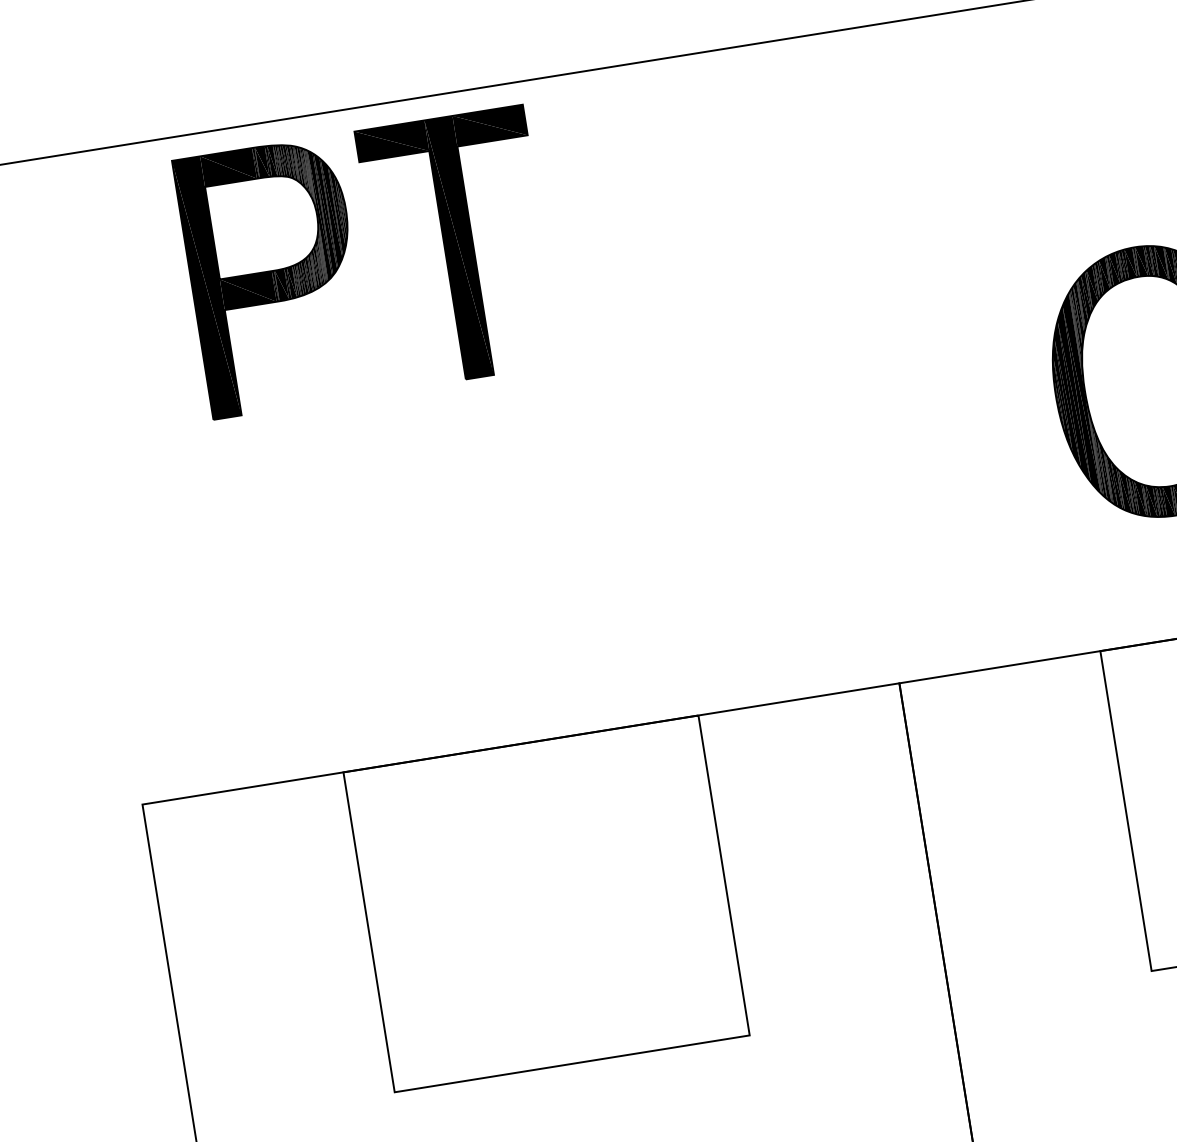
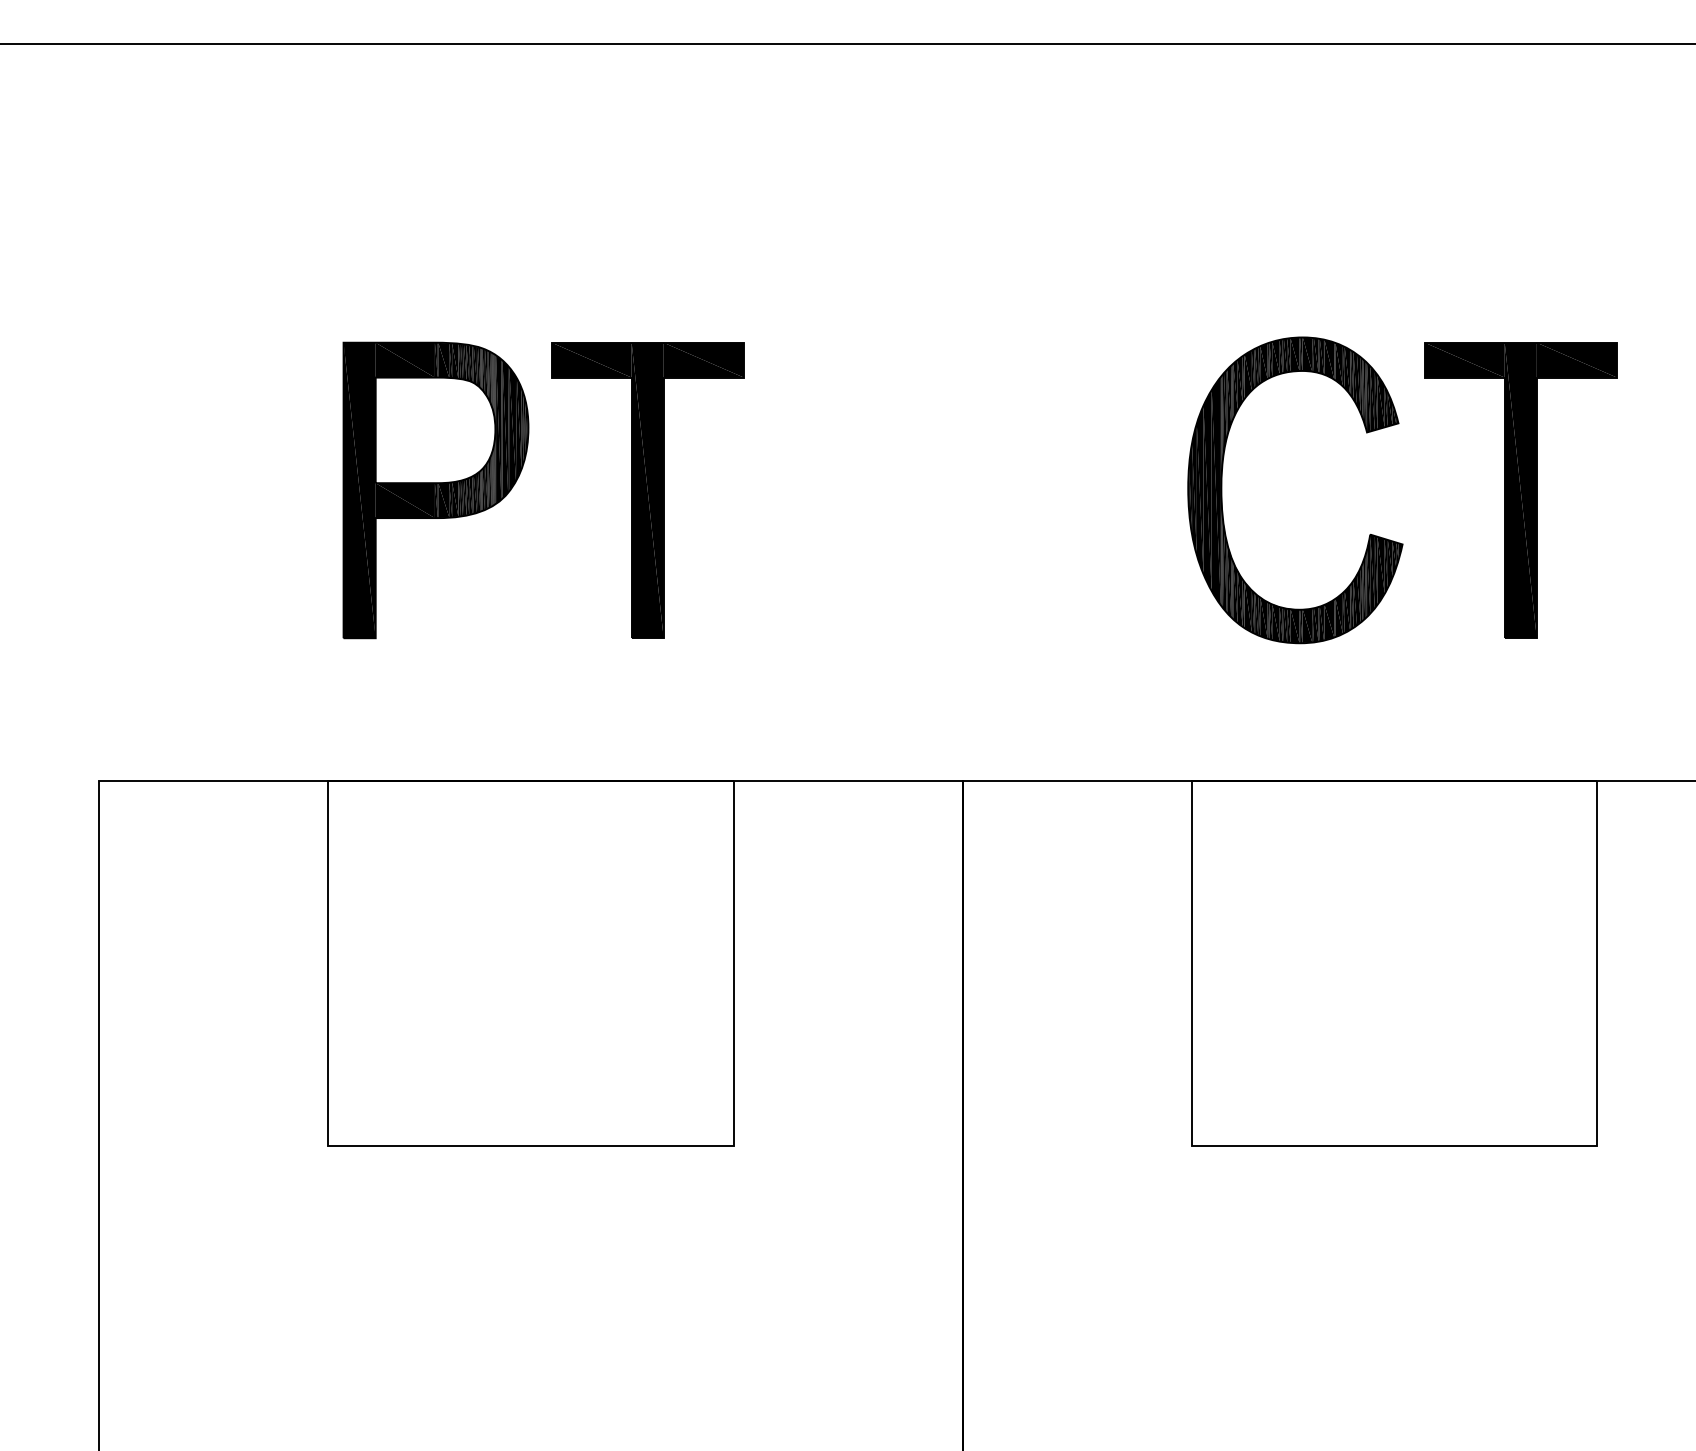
part: (344, 255) -> (518, 478), moved

